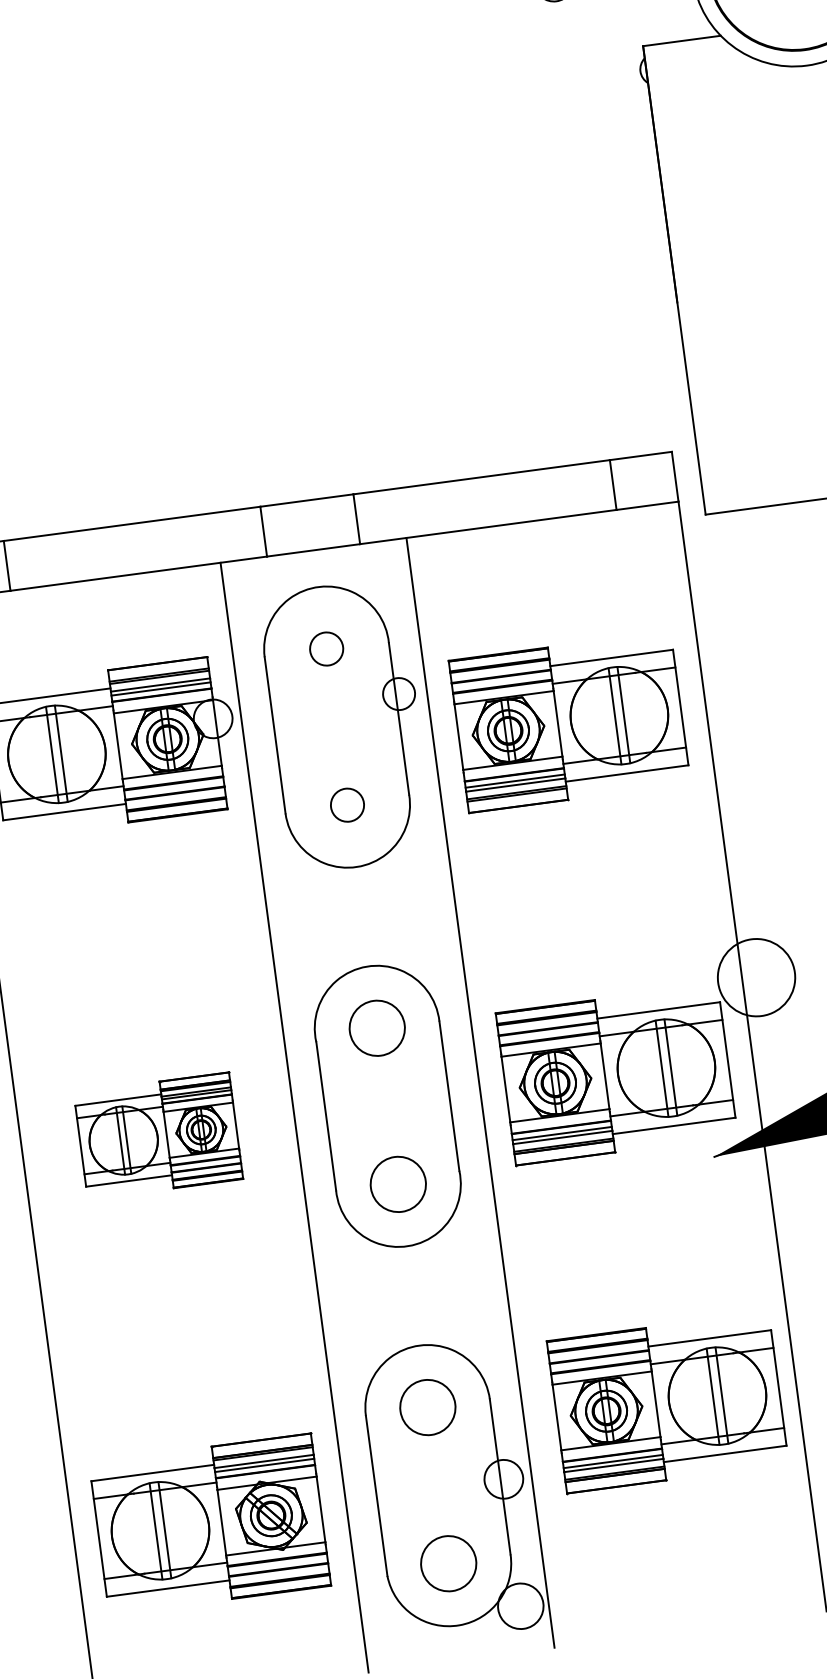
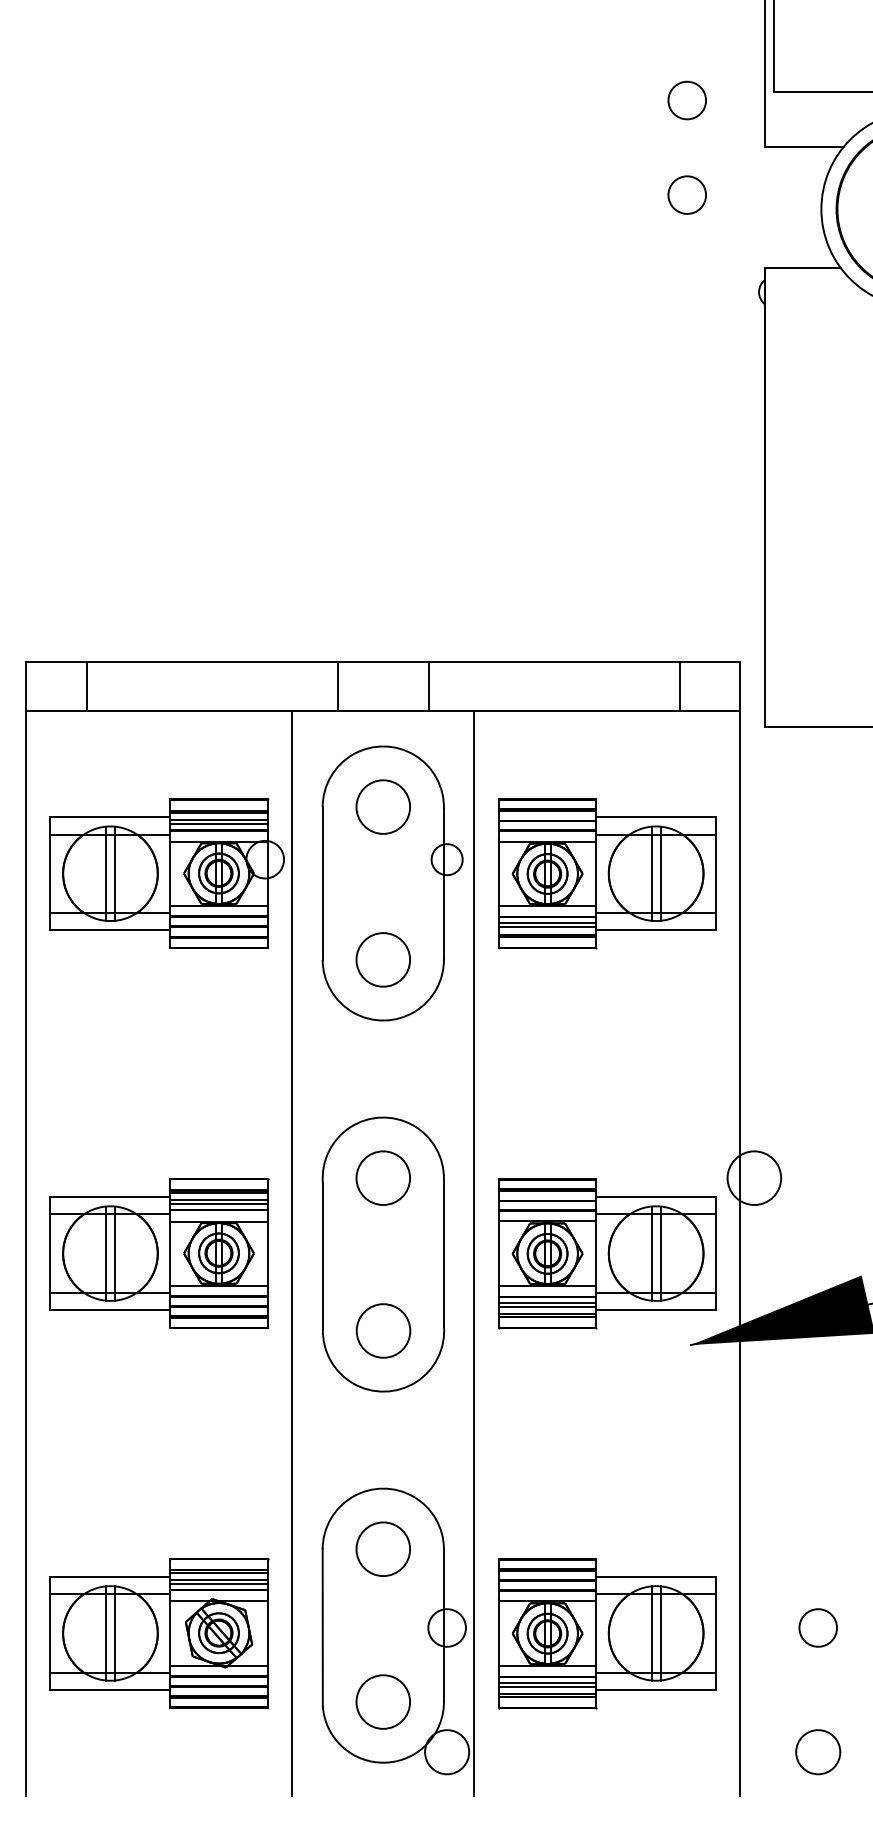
circle: (326, 648) -> (383, 806), size x1.67
part: (569, 722) -> (607, 873), moved
circle: (347, 804) -> (383, 959), size x1.67
circle: (756, 976) -> (754, 1177), size x0.71
part: (158, 1135) -> (159, 1253), size x1.43
part: (667, 1402) -> (607, 1633), moved

